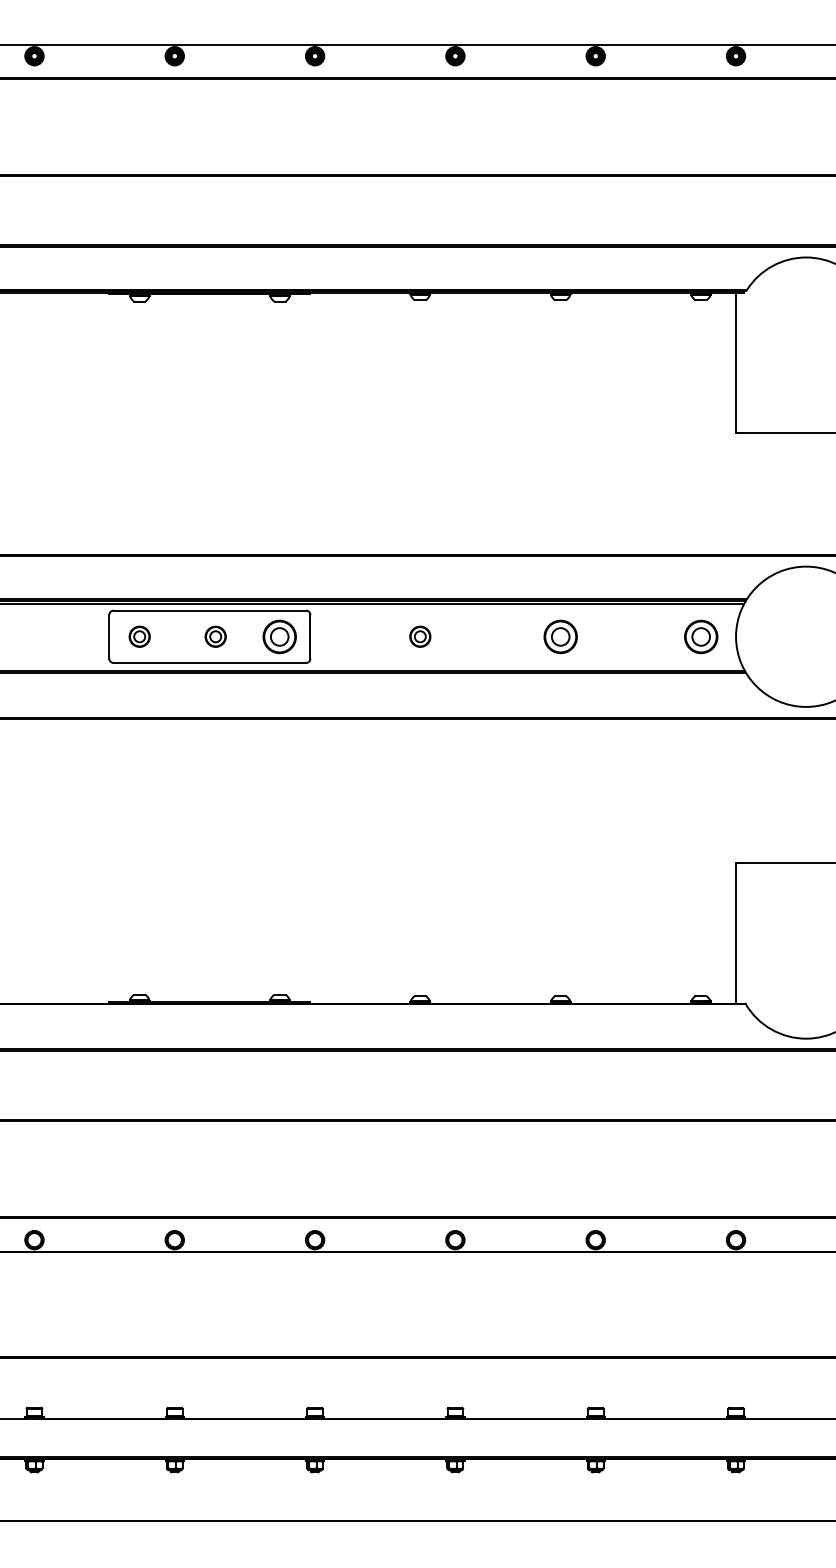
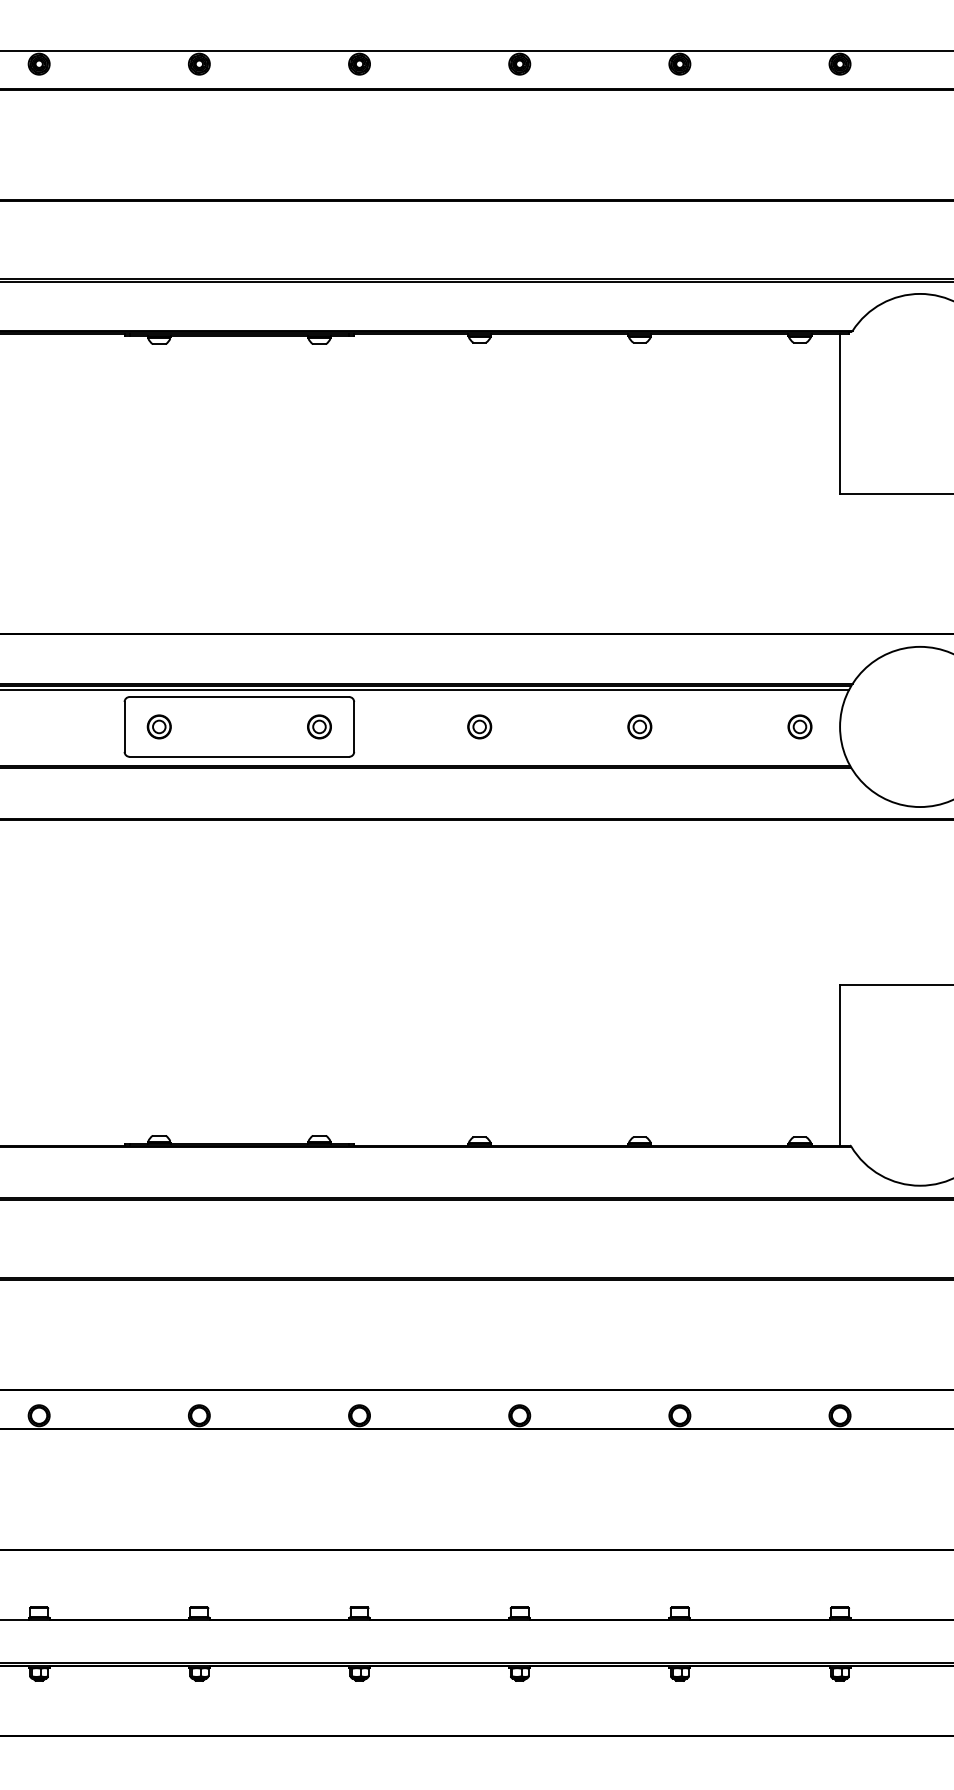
part: (215, 636) -> (245, 726), removed
part: (280, 636) -> (320, 726), size x0.62
part: (560, 636) -> (639, 726), size x0.62
part: (700, 636) -> (799, 726), size x0.62

